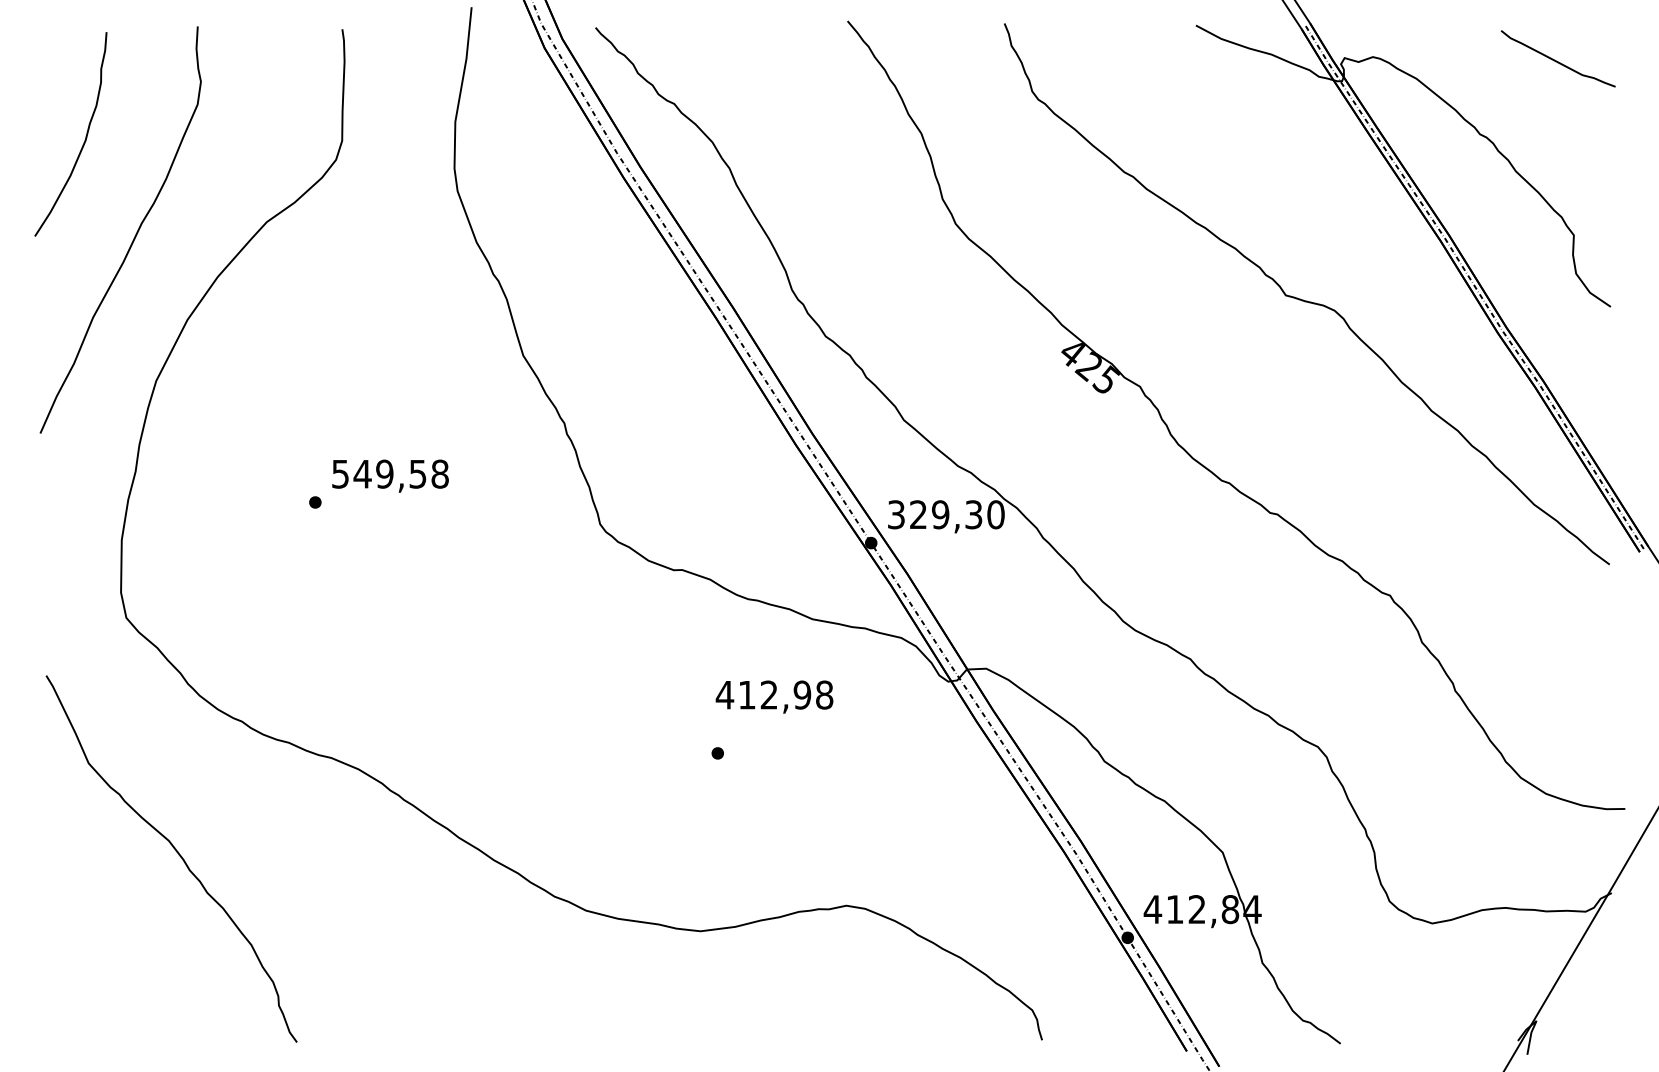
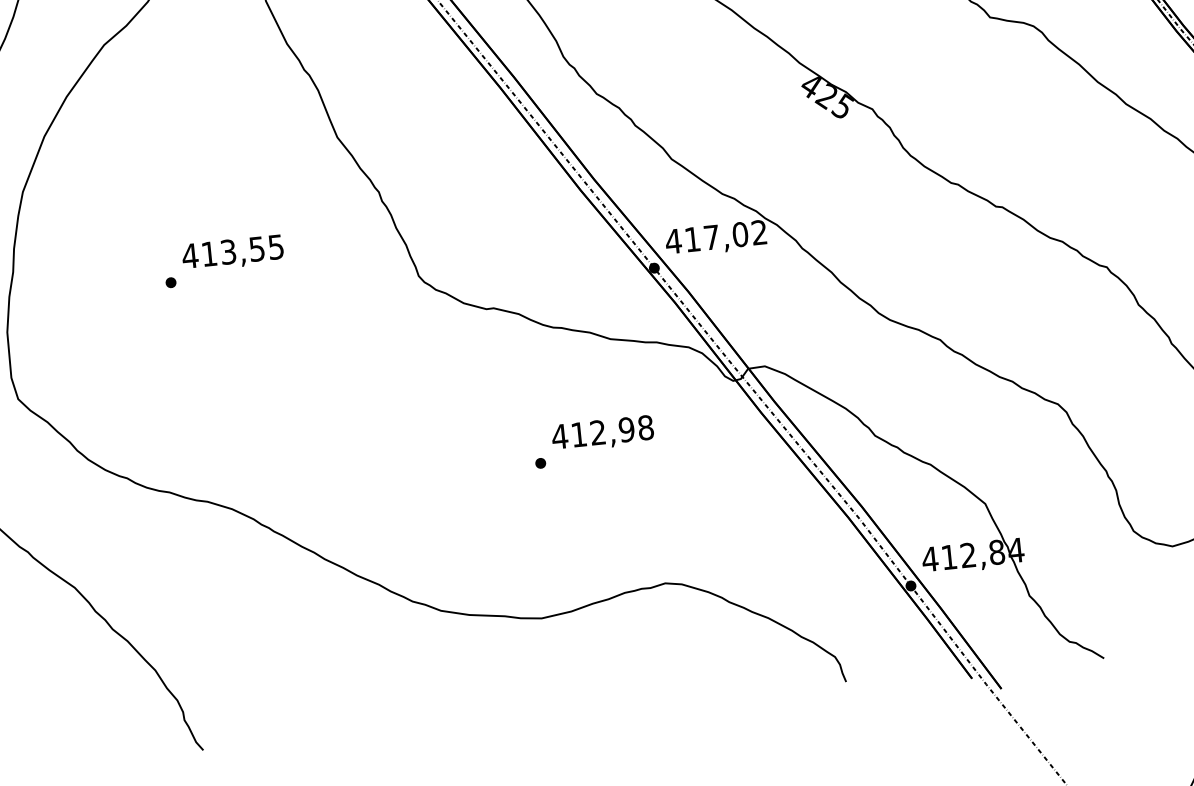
text: (389, 473) -> (232, 251), 549,58 -> 413,55
text: (945, 514) -> (715, 236), 329,30 -> 417,02
text: (774, 696) -> (602, 433), moved

